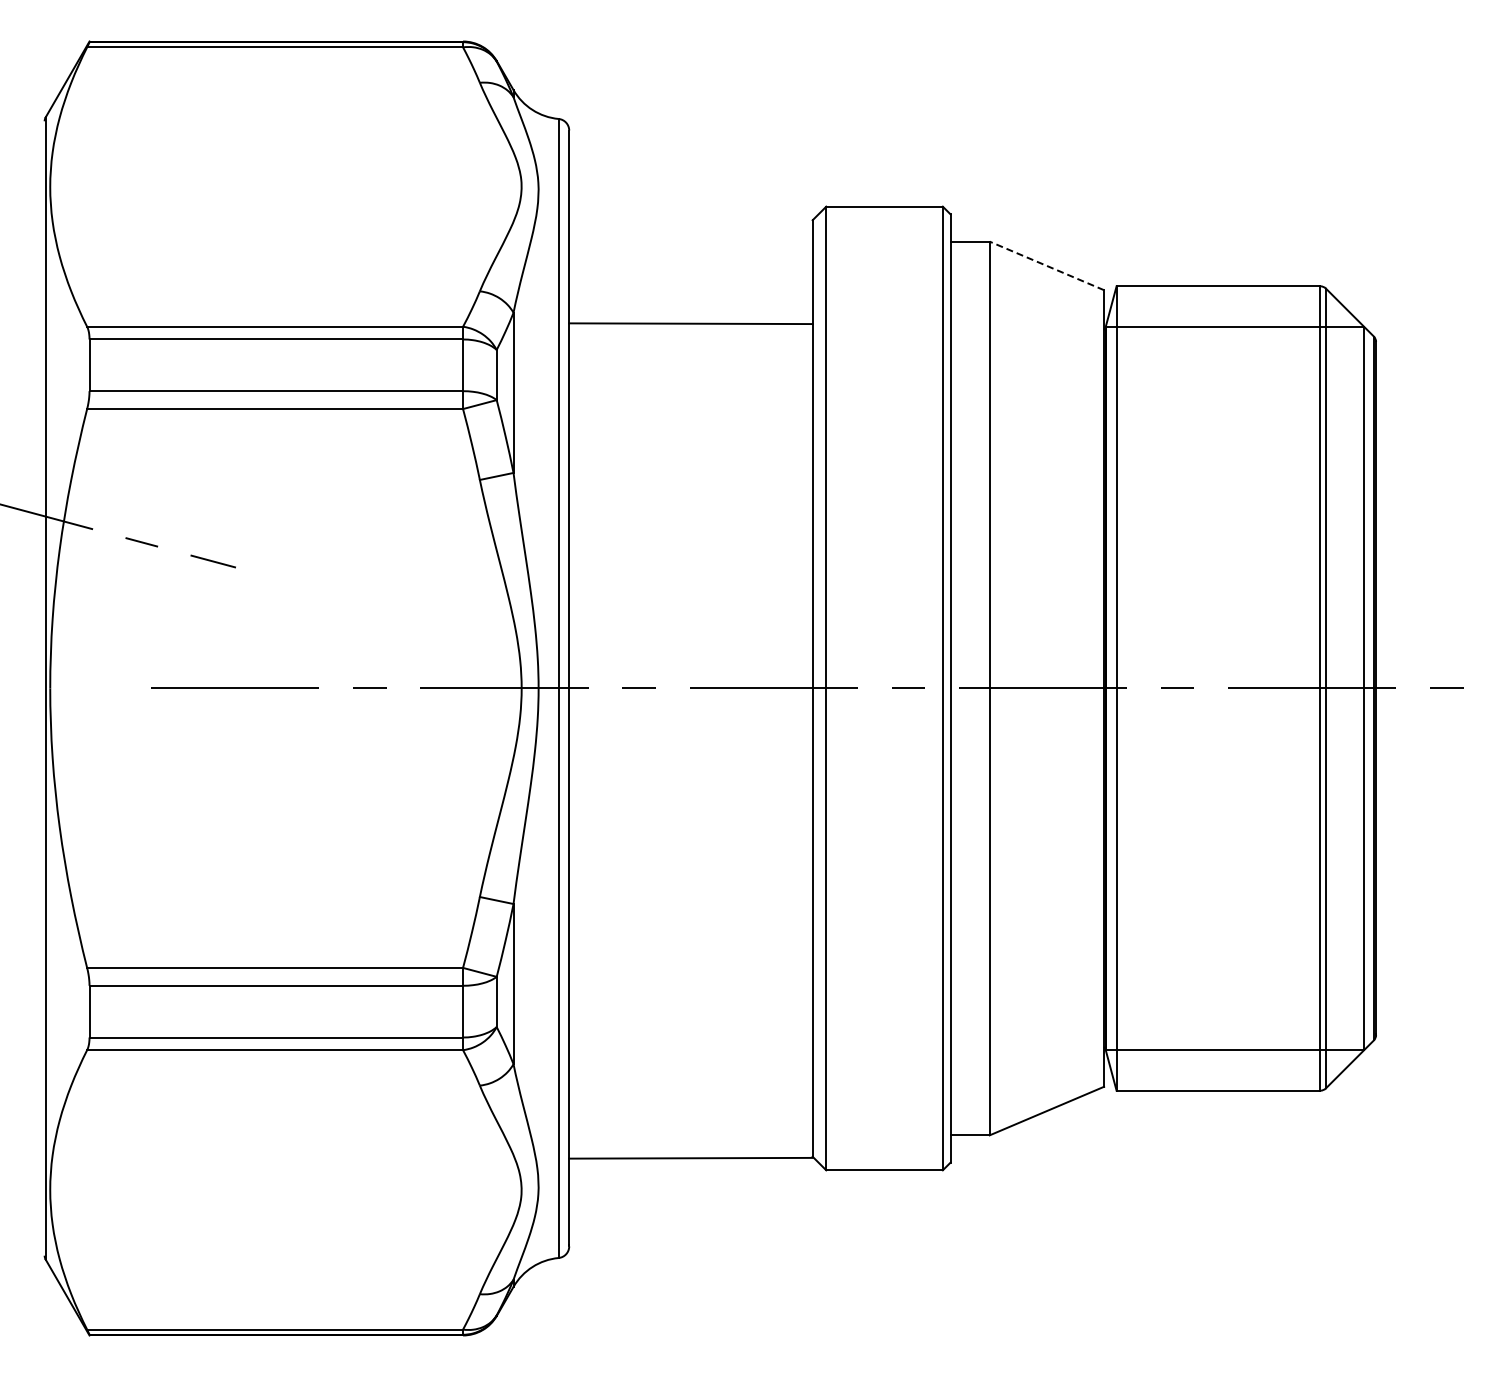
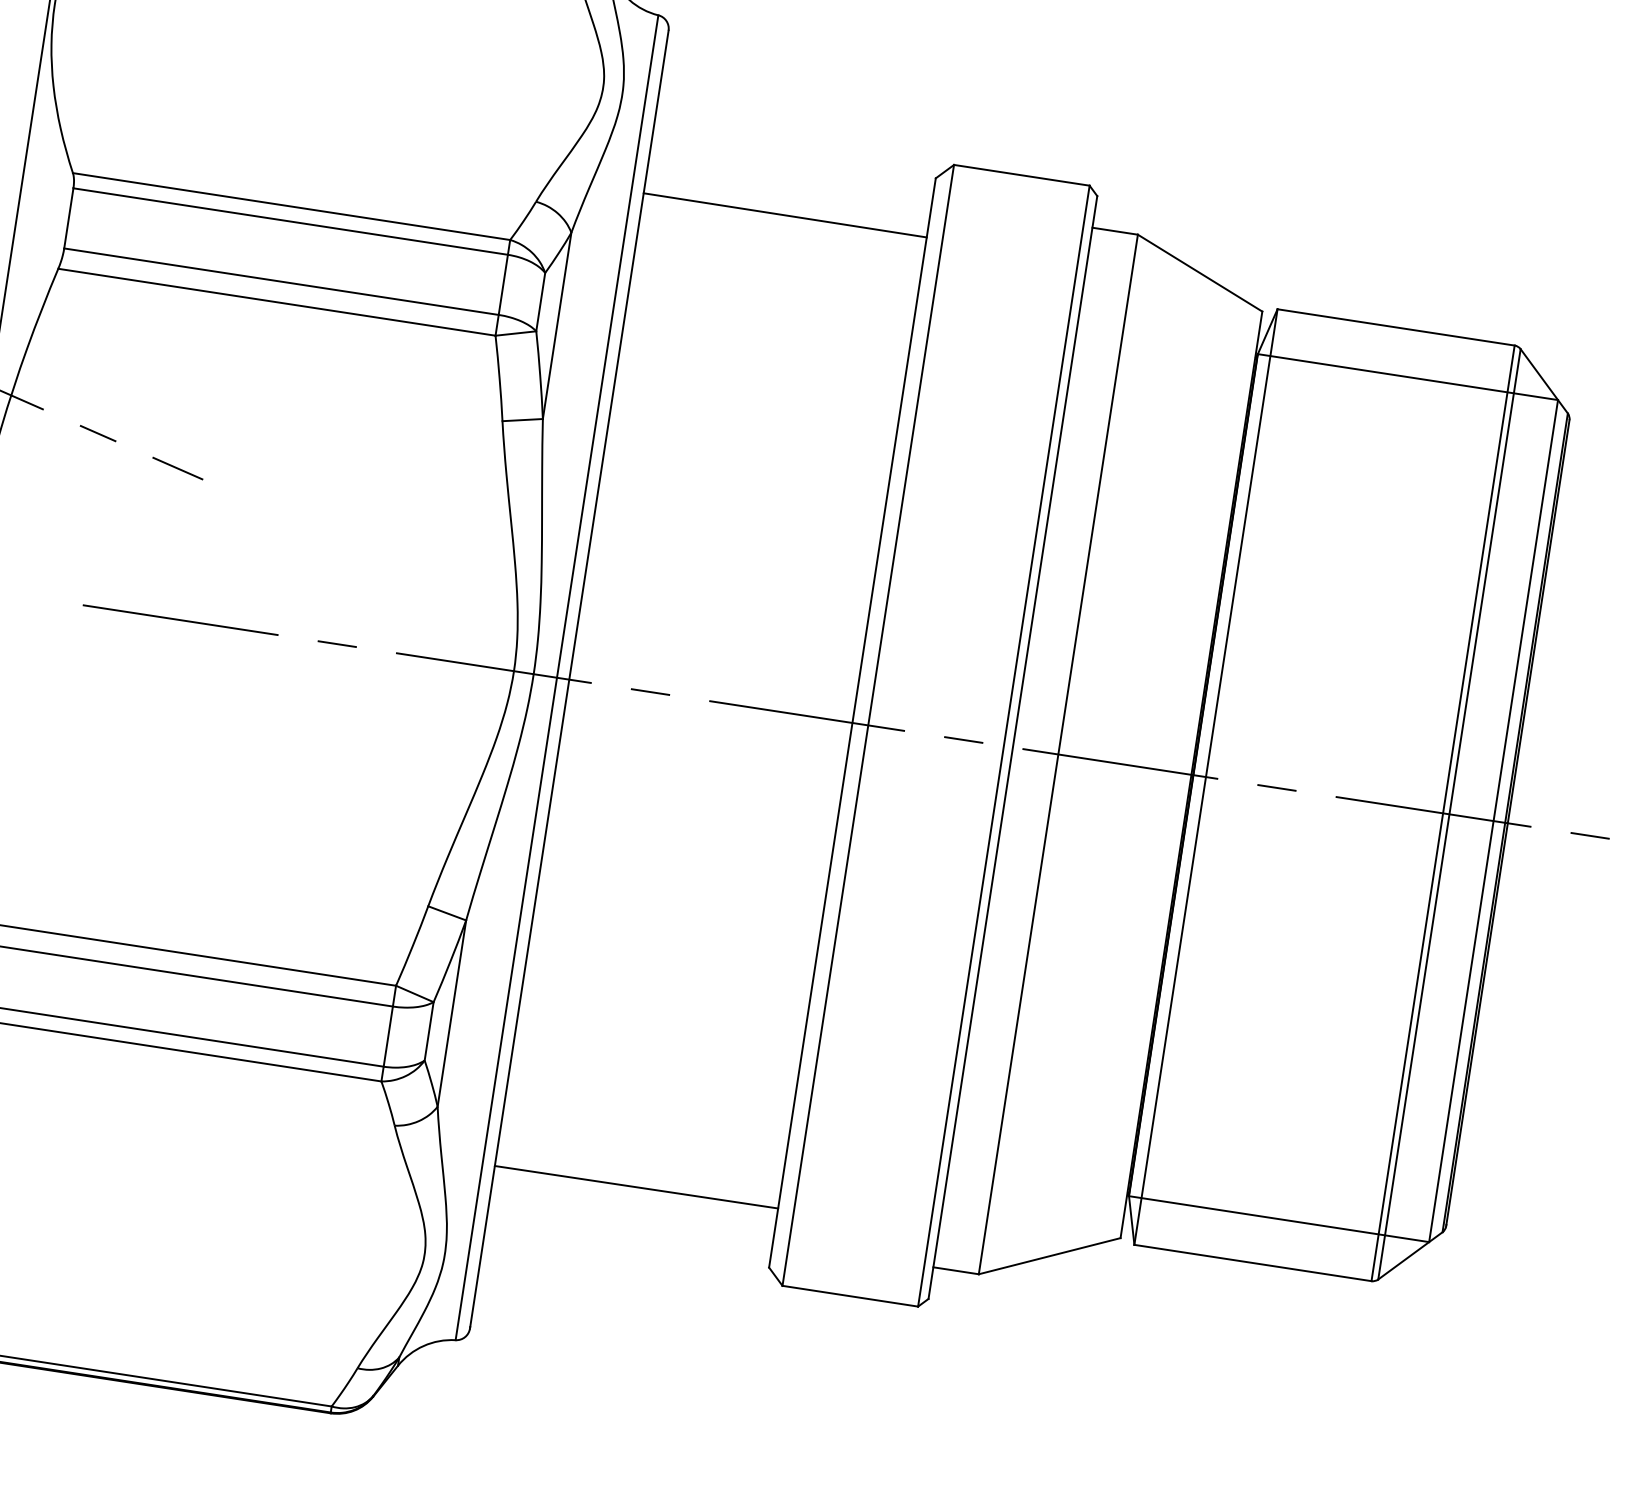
line: (1046, 265) -> (1199, 272), dashed -> solid
line: (690, 323) -> (784, 215), moved
line: (690, 1157) -> (636, 1186), moved

